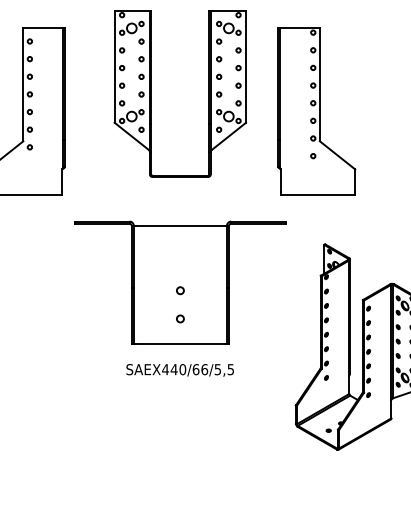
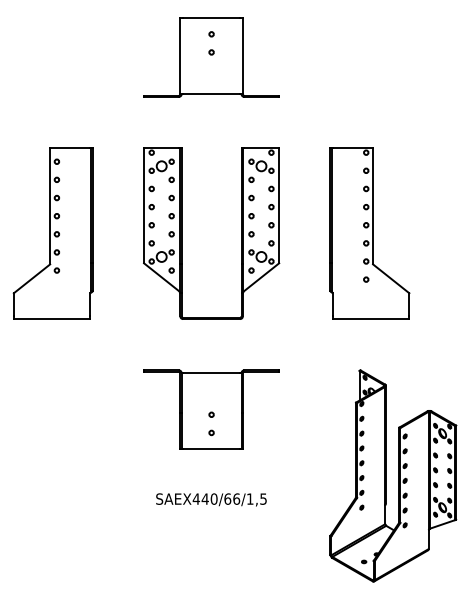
part: (152, 93) -> (182, 233), moved
part: (316, 111) -> (369, 233), moved
part: (180, 282) -> (211, 409), size x0.62
text: (218, 369) -> (250, 498), SAEX440/66/5,5 -> SAEX440/66/1,5

